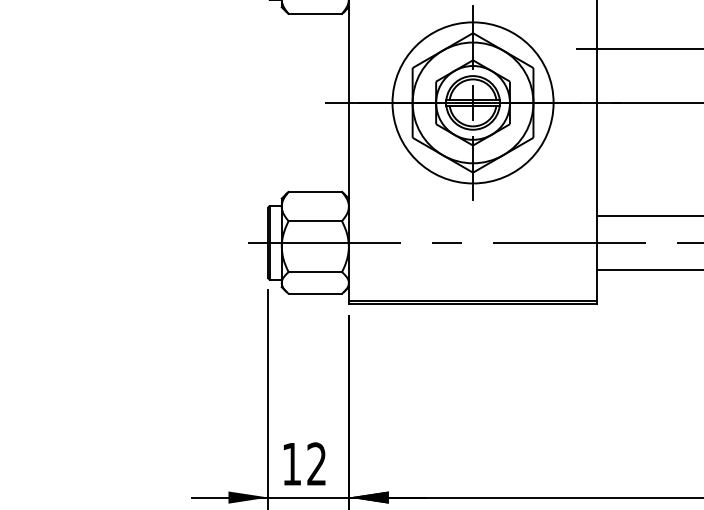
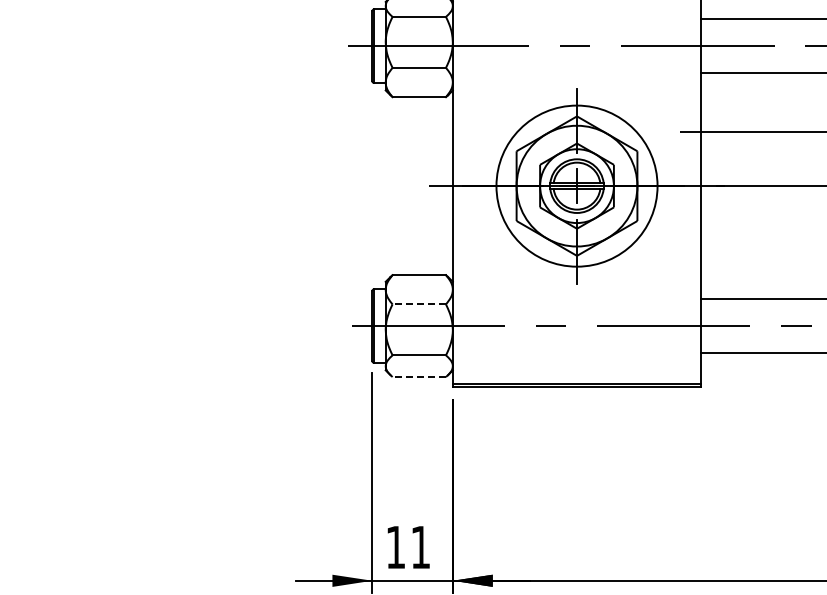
line: (315, 221) -> (419, 304), solid -> dashed
line: (315, 294) -> (419, 377), solid -> dashed
text: (316, 463) -> (420, 546), 12 -> 11

